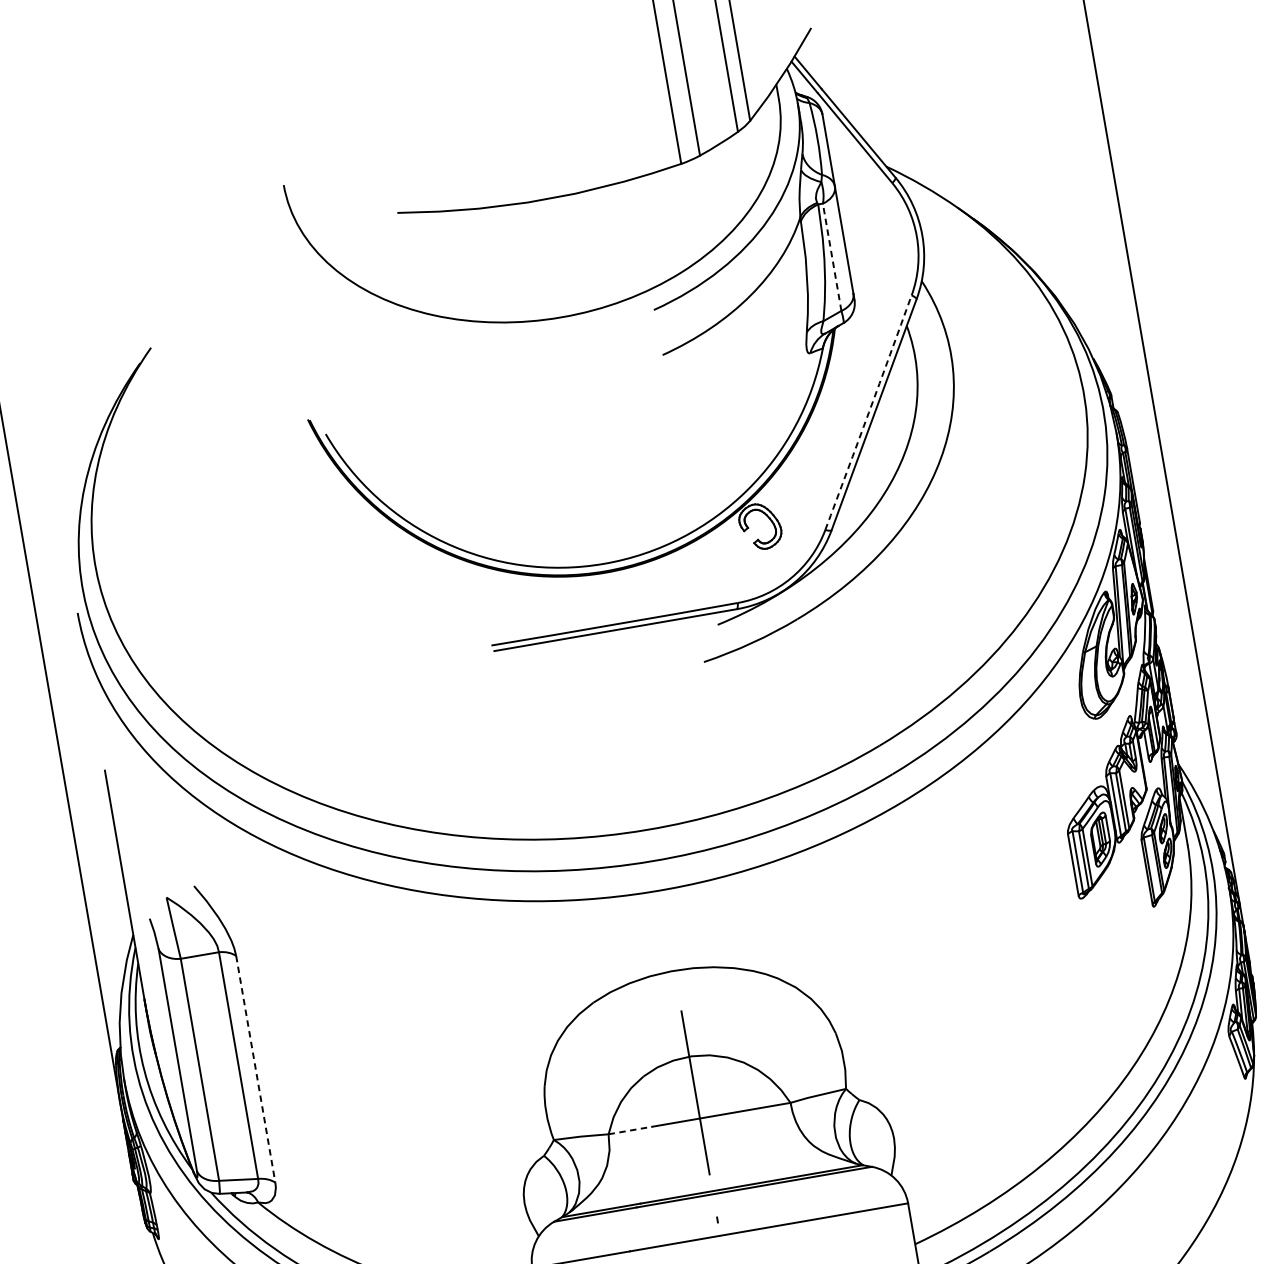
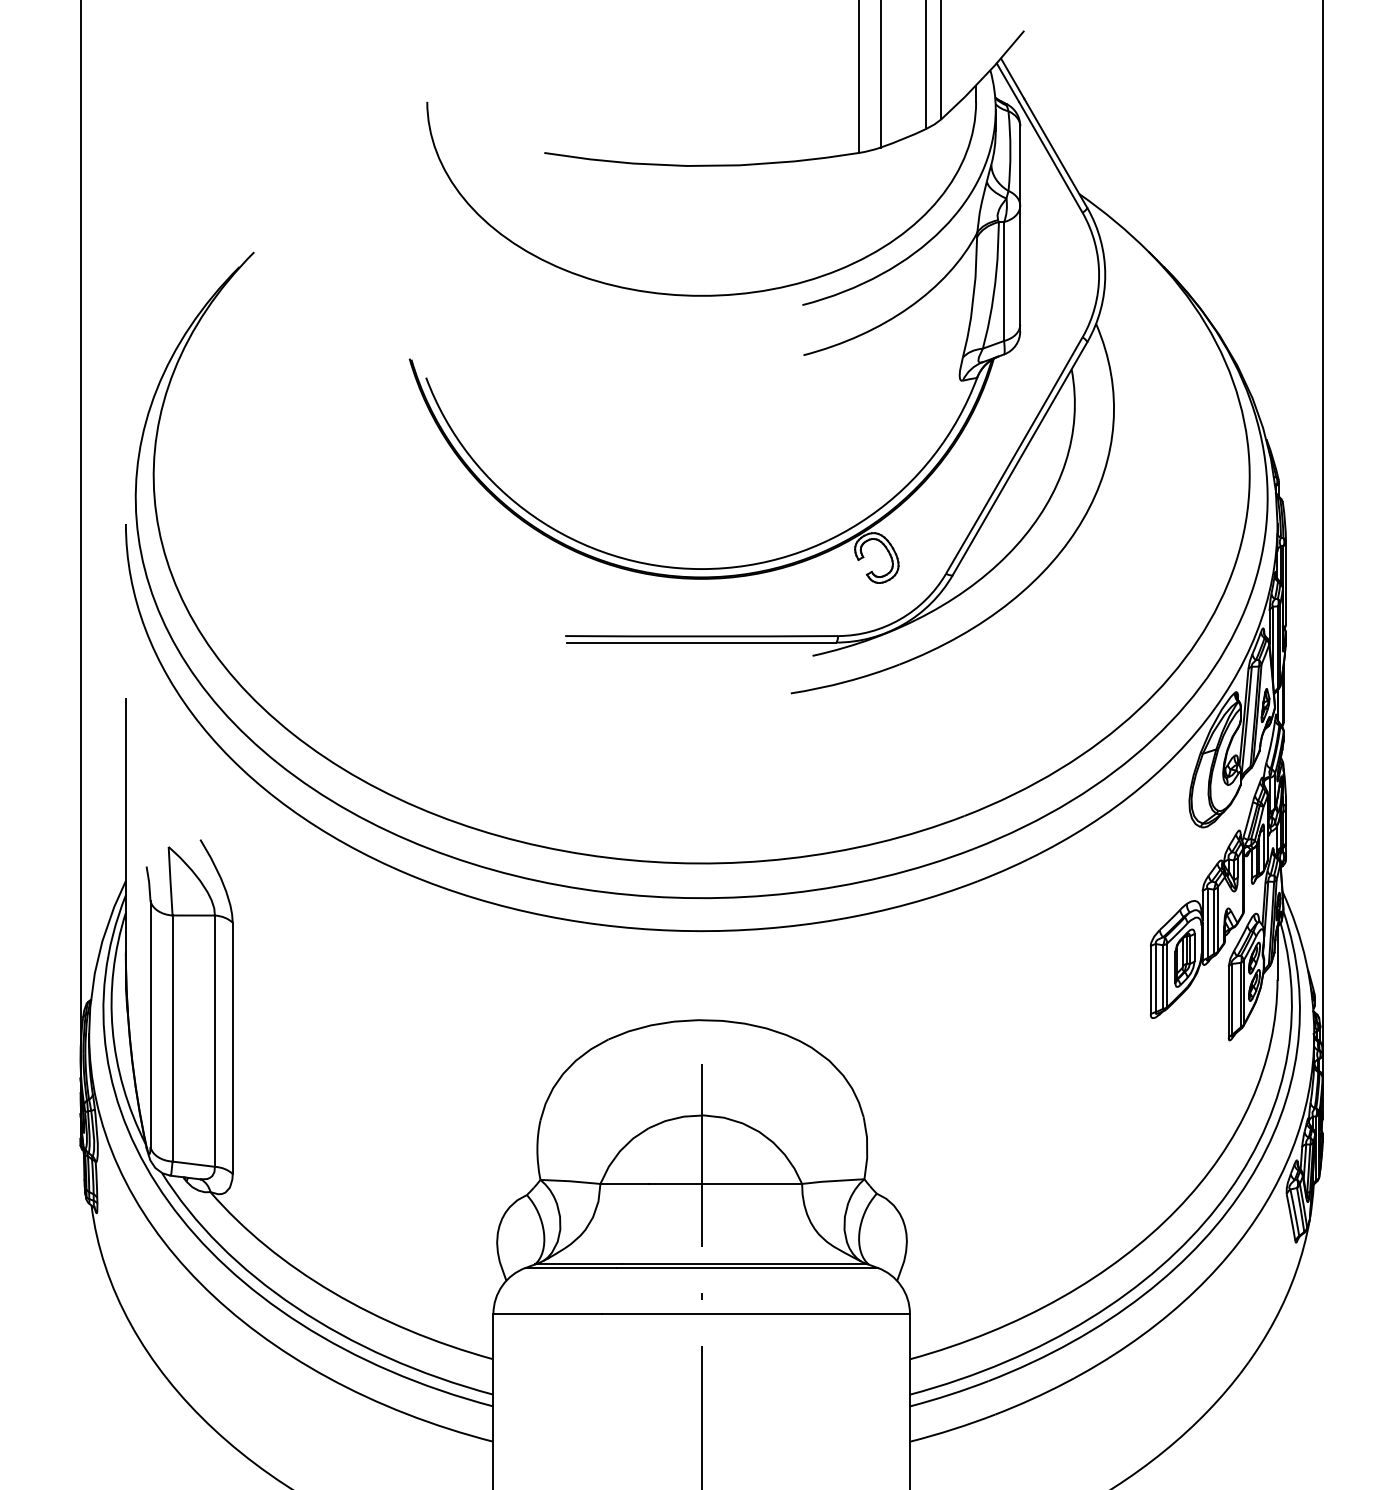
line: (832, 257) -> (1004, 281), dashed -> solid
arc: (868, 412) -> (1014, 455), dashed -> solid
line: (255, 1069) -> (232, 1048), dashed -> solid
line: (631, 1129) -> (625, 1183), dashed -> solid

